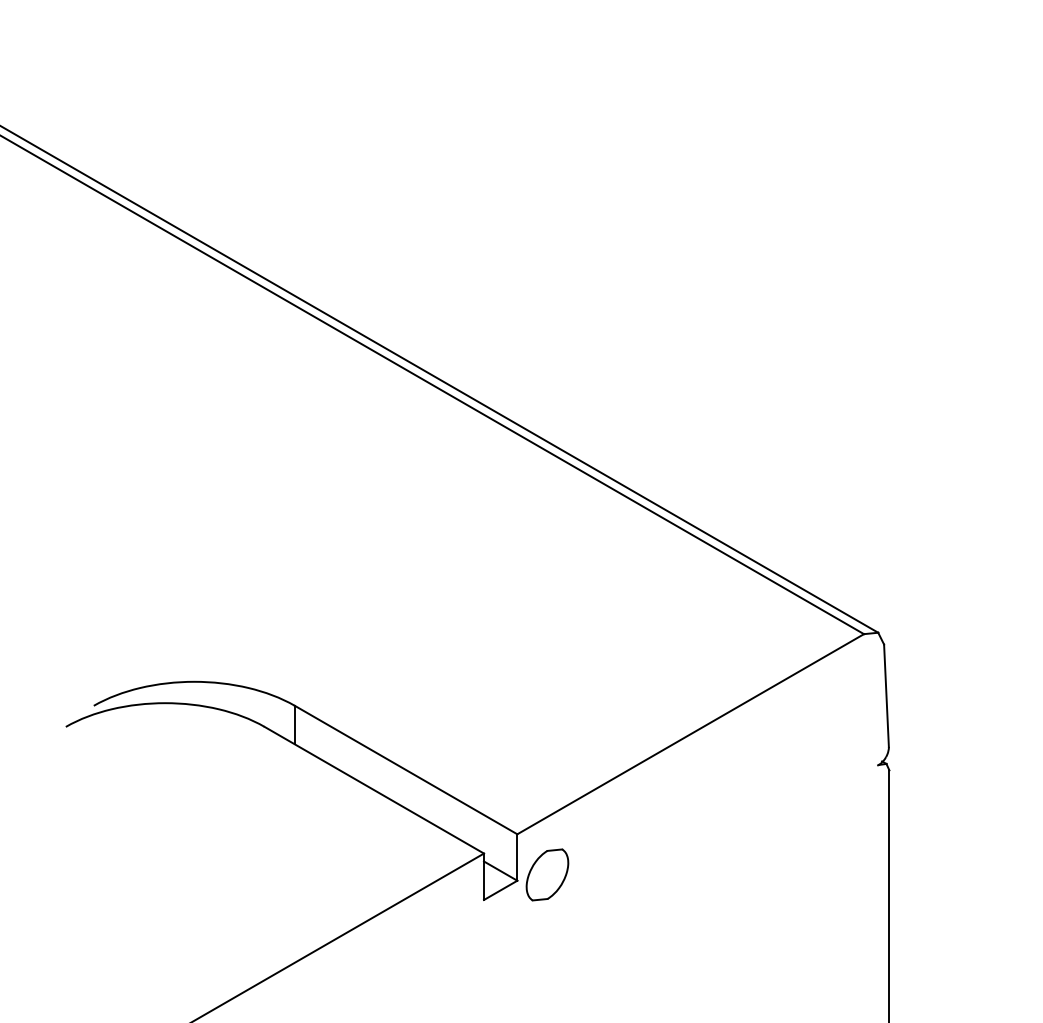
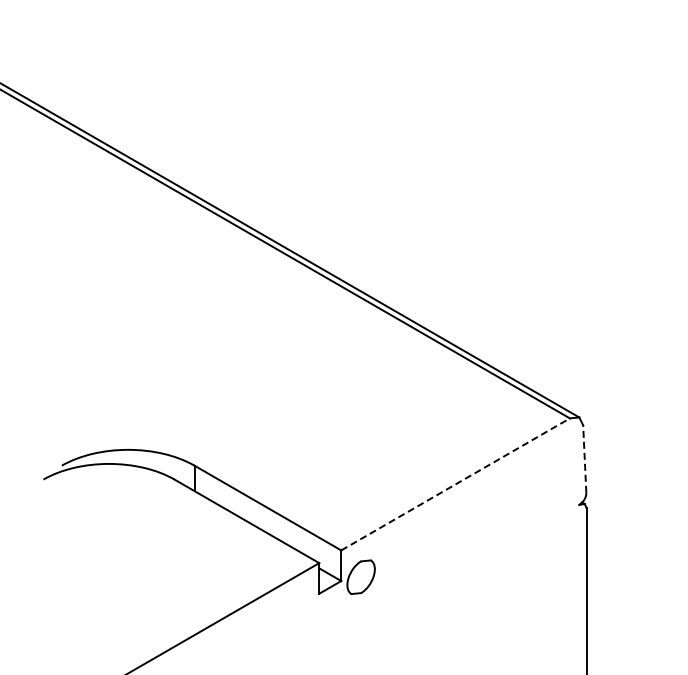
line: (886, 696) -> (584, 459), solid -> dashed
line: (692, 734) -> (456, 484), solid -> dashed

